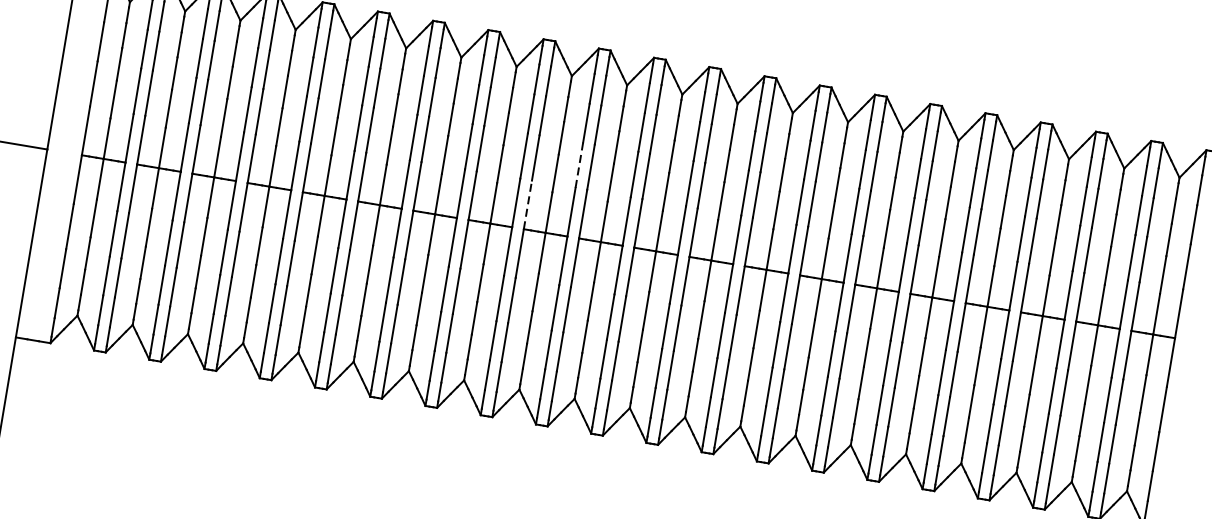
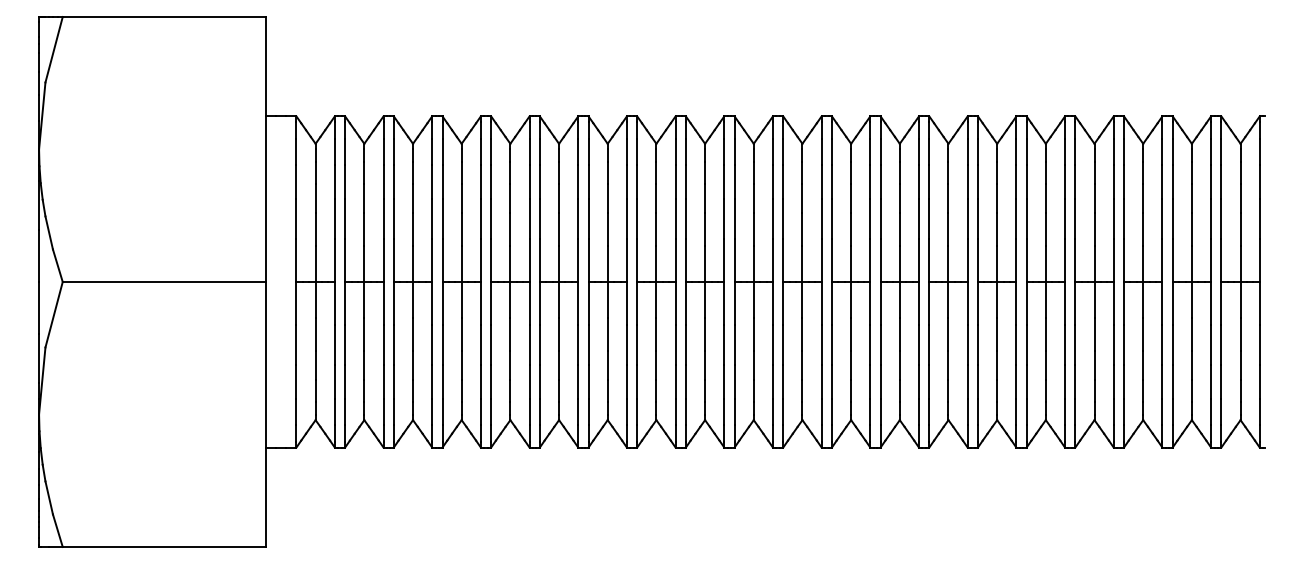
line: (579, 165) -> (724, 219), dashed -> solid
line: (527, 204) -> (685, 260), dashed -> solid

